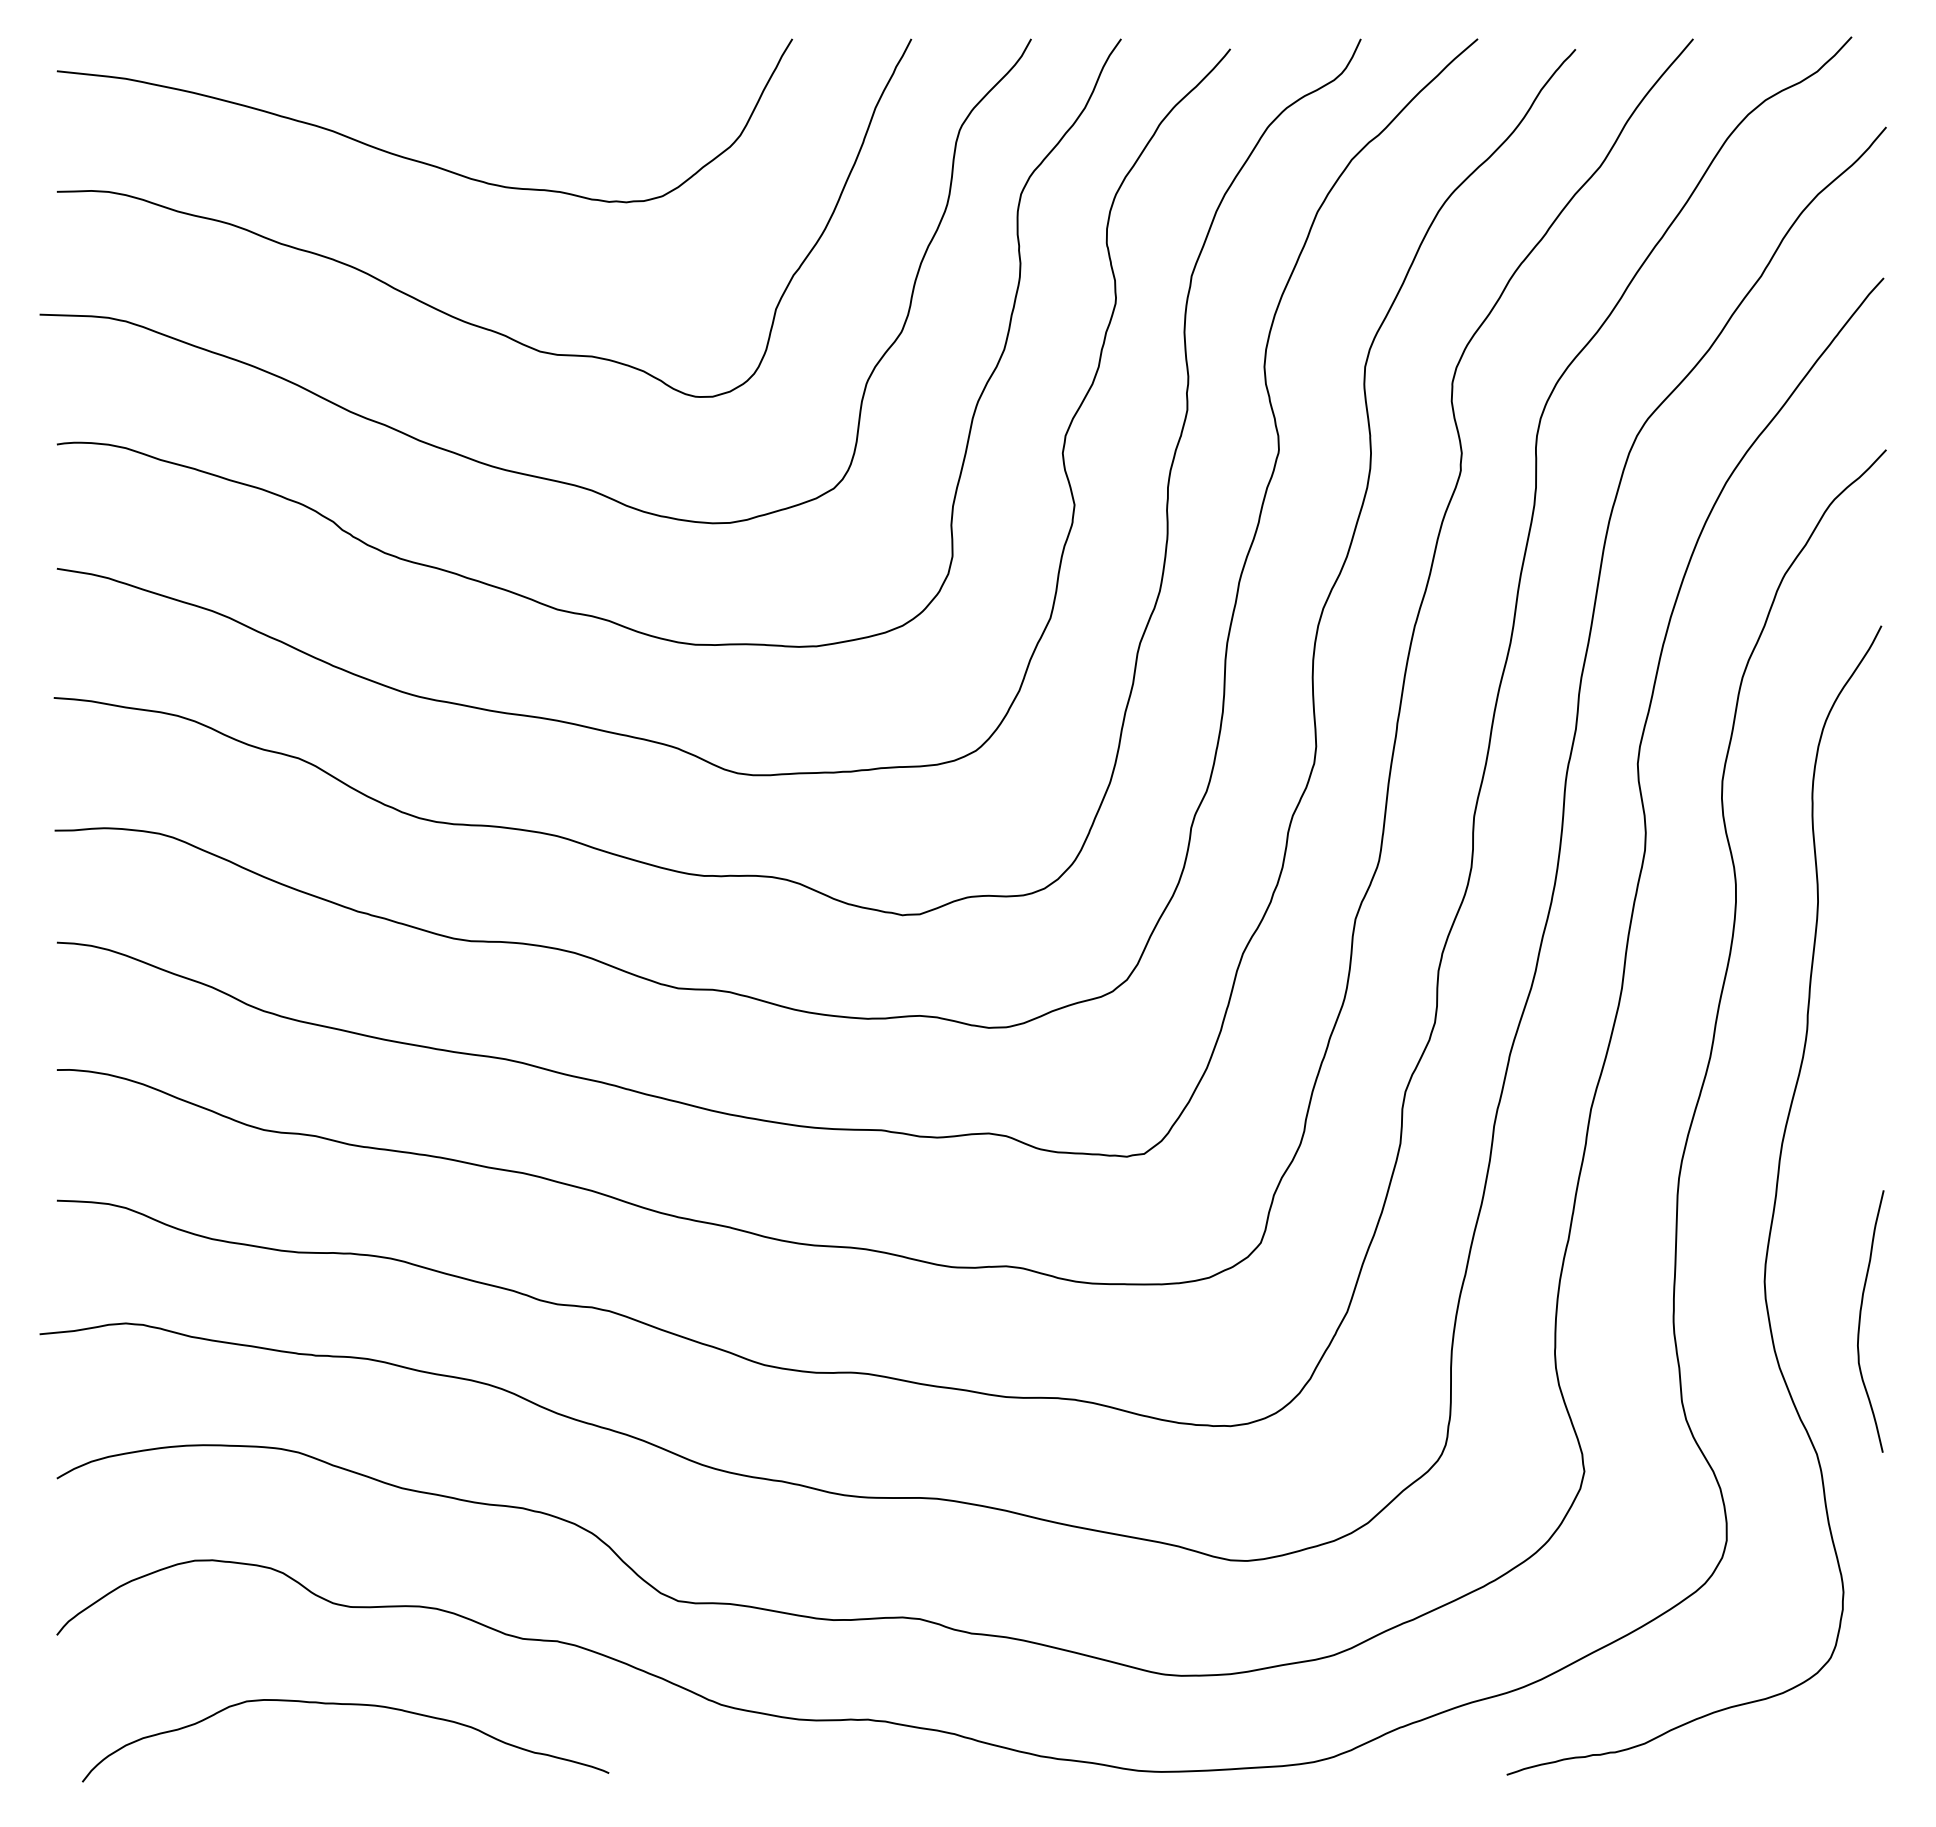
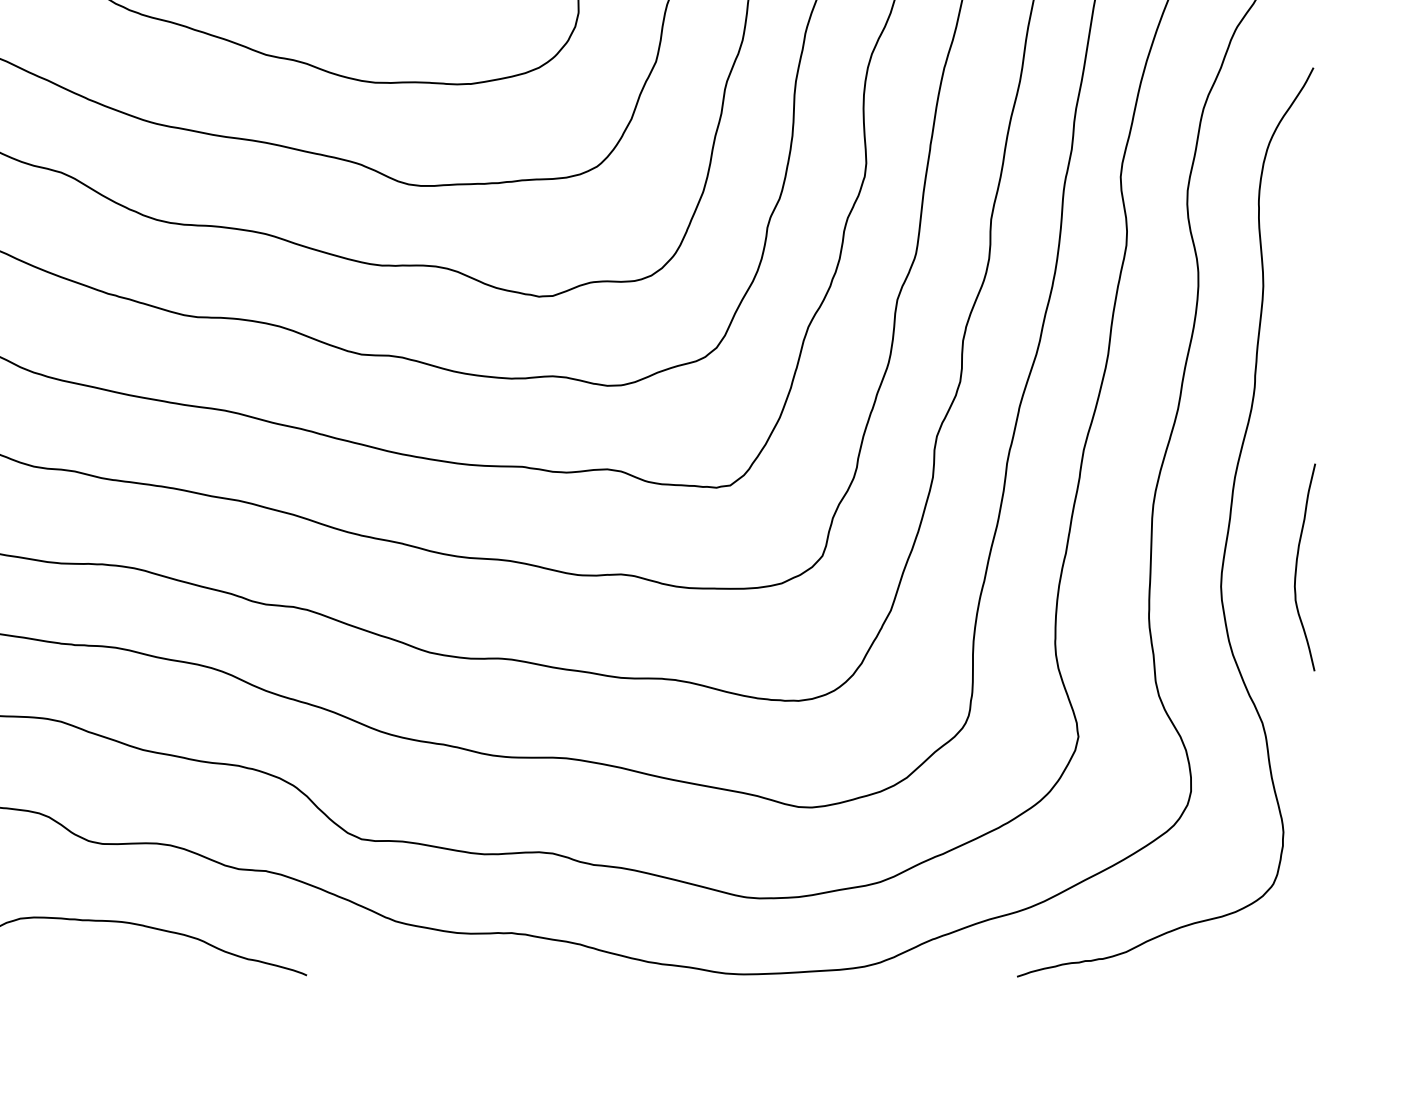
curve: (1860, 1321) -> (1296, 567), moved

